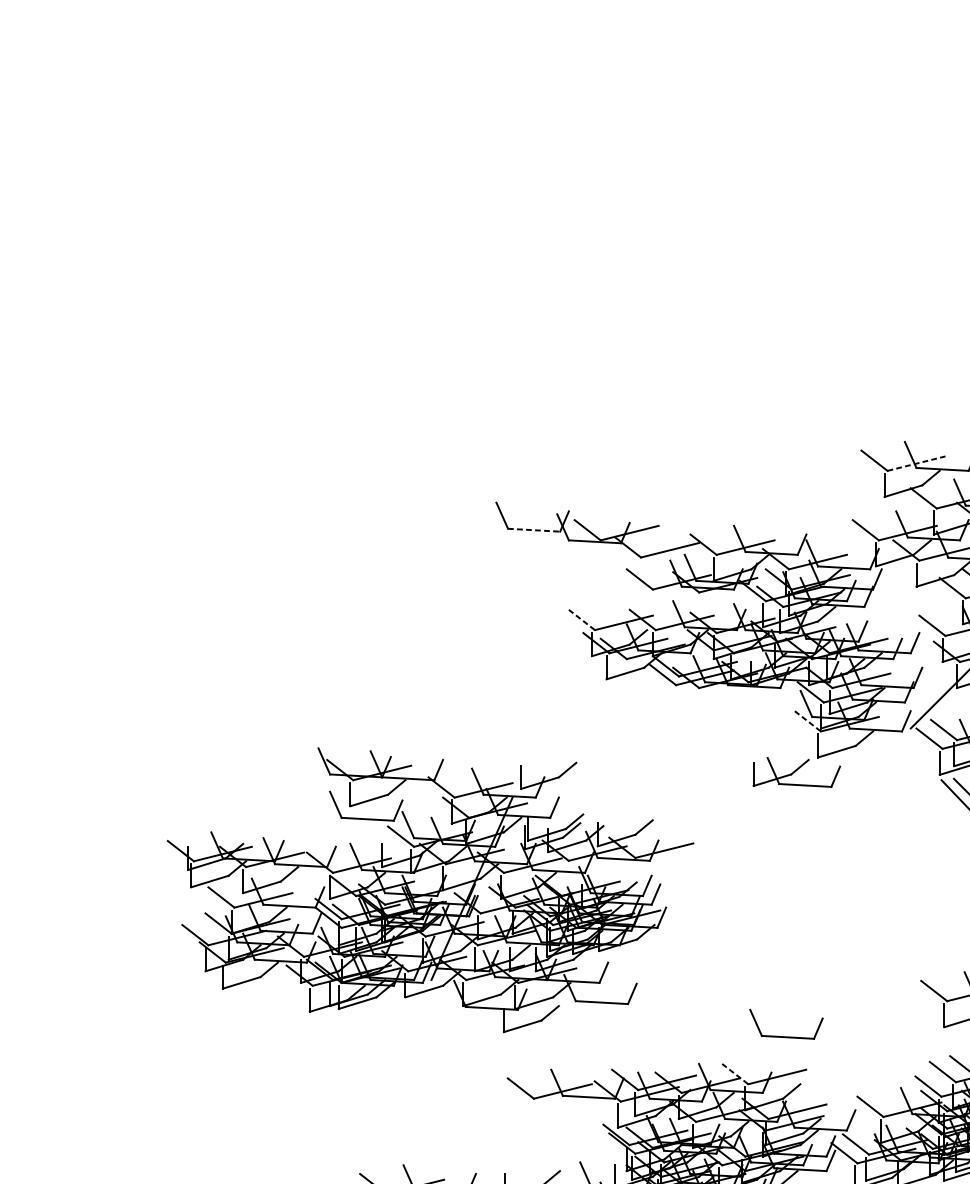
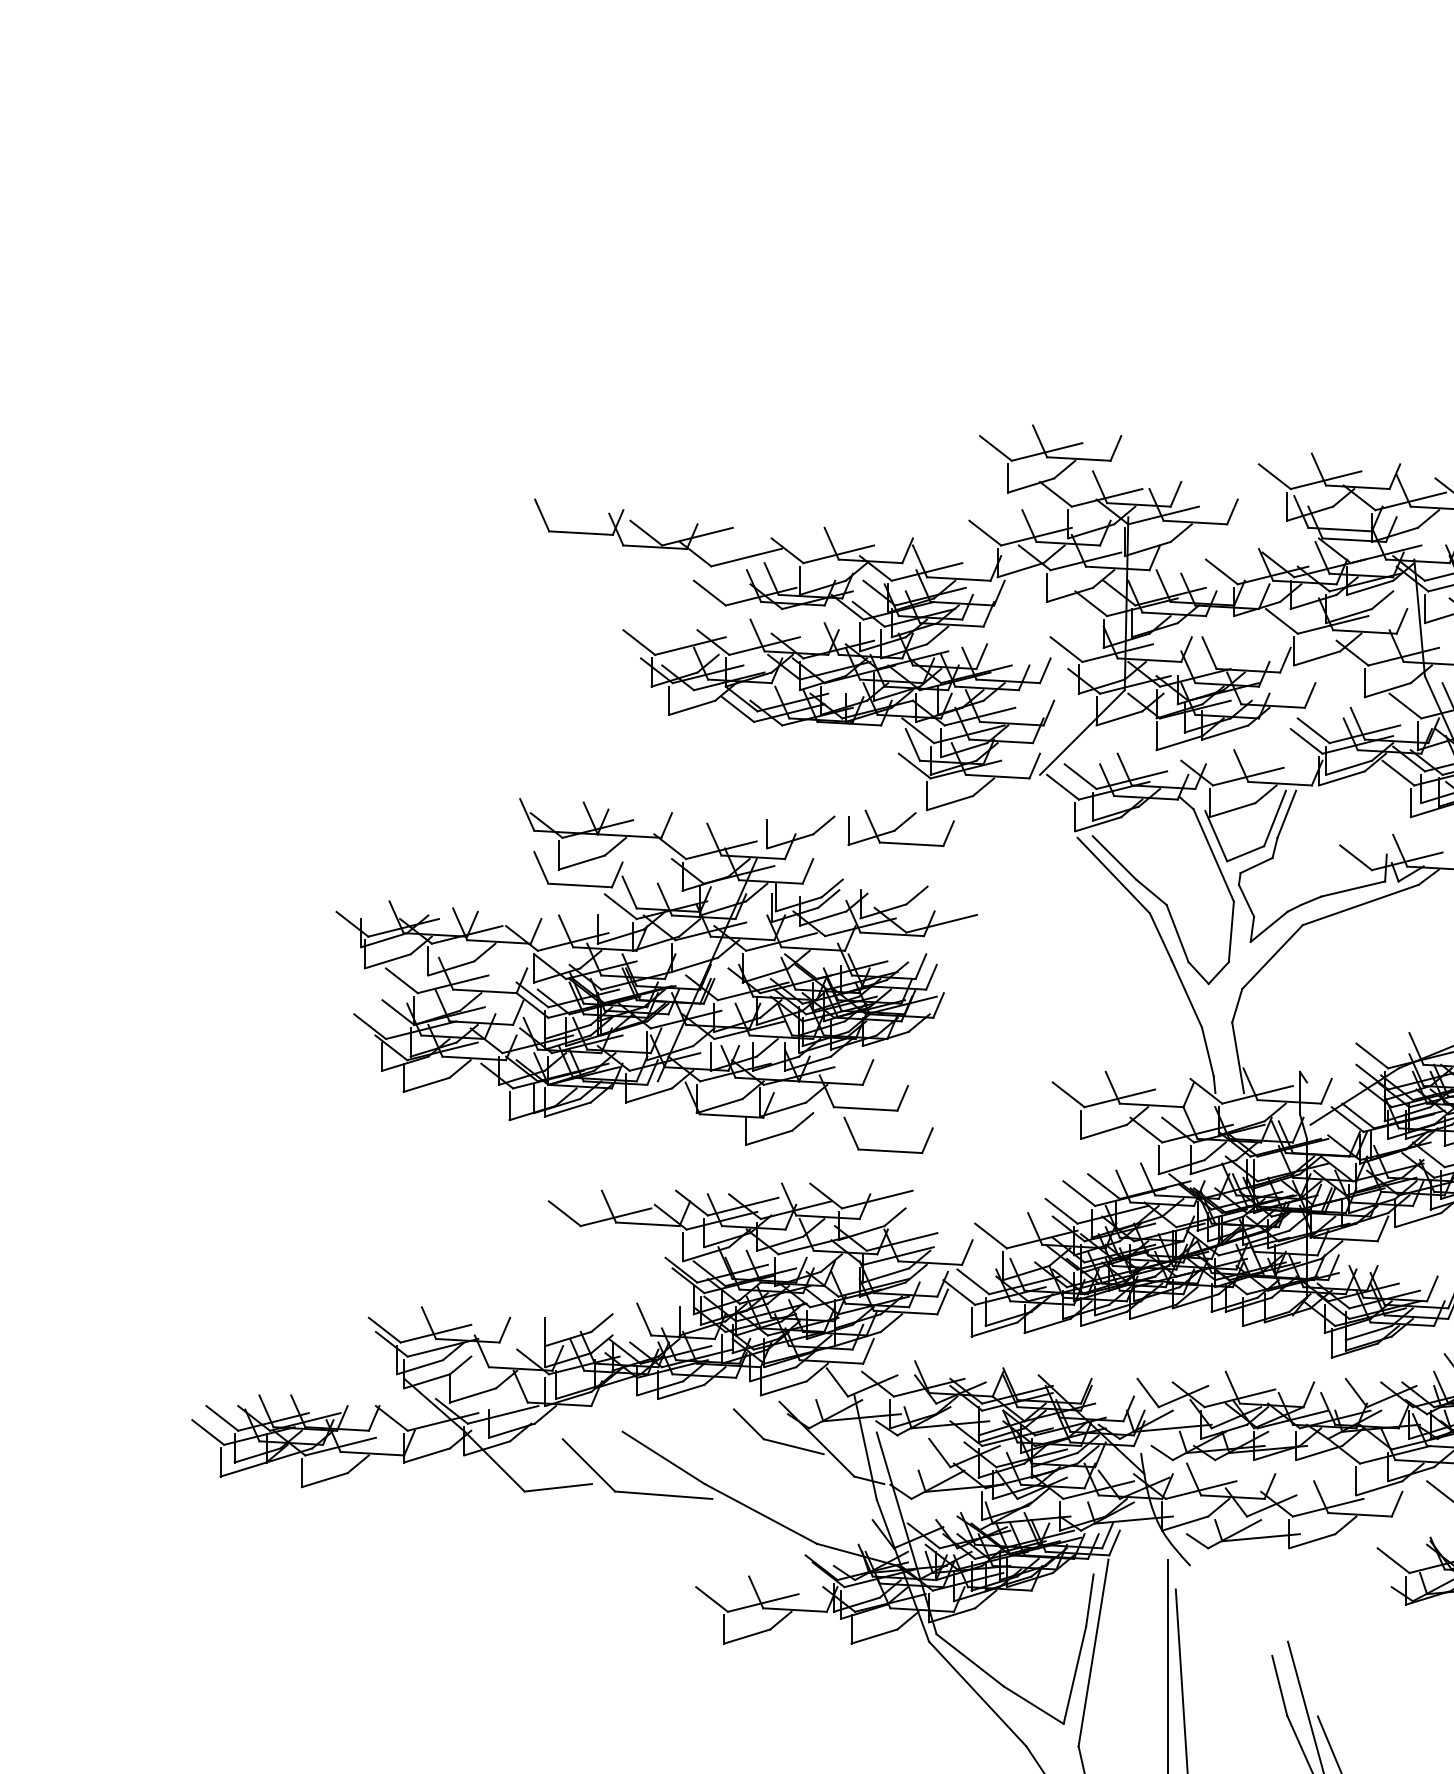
line: (916, 463) -> (1047, 451), dashed -> solid
line: (534, 530) -> (581, 533), dashed -> solid
line: (582, 619) -> (639, 642), dashed -> solid
line: (808, 721) -> (915, 766), dashed -> solid
part: (430, 889) -> (656, 971), moved
line: (735, 1074) -> (826, 1196), dashed -> solid

